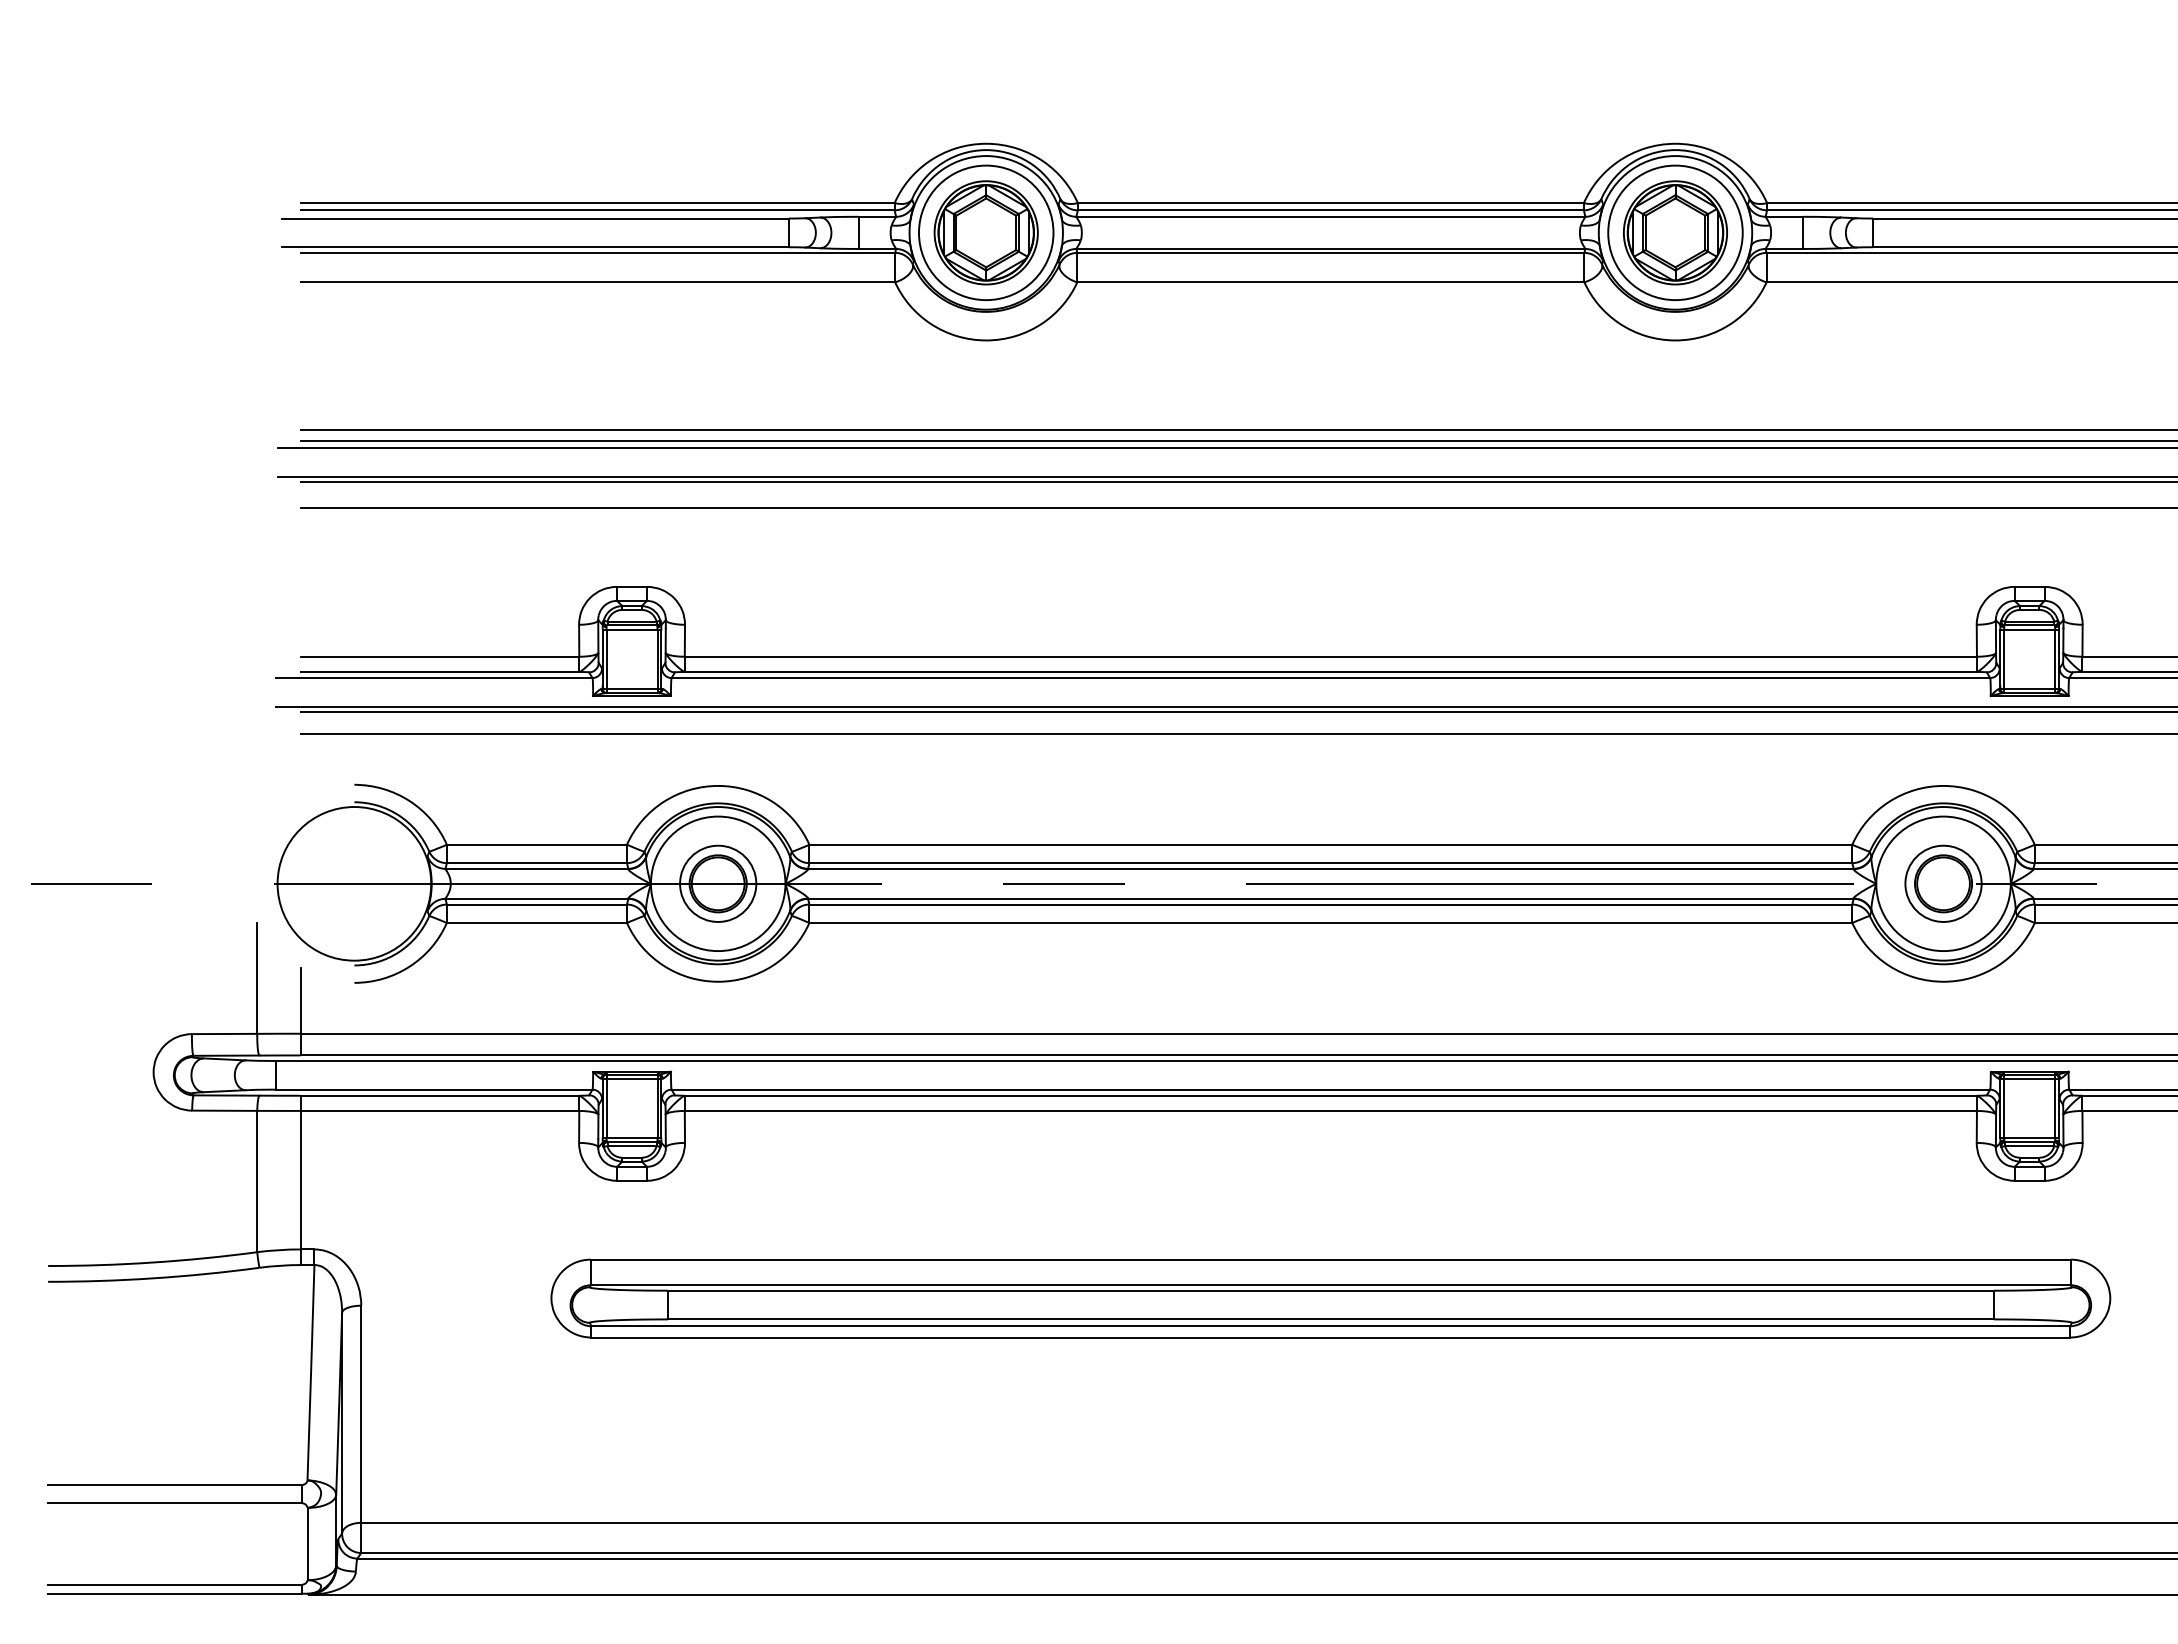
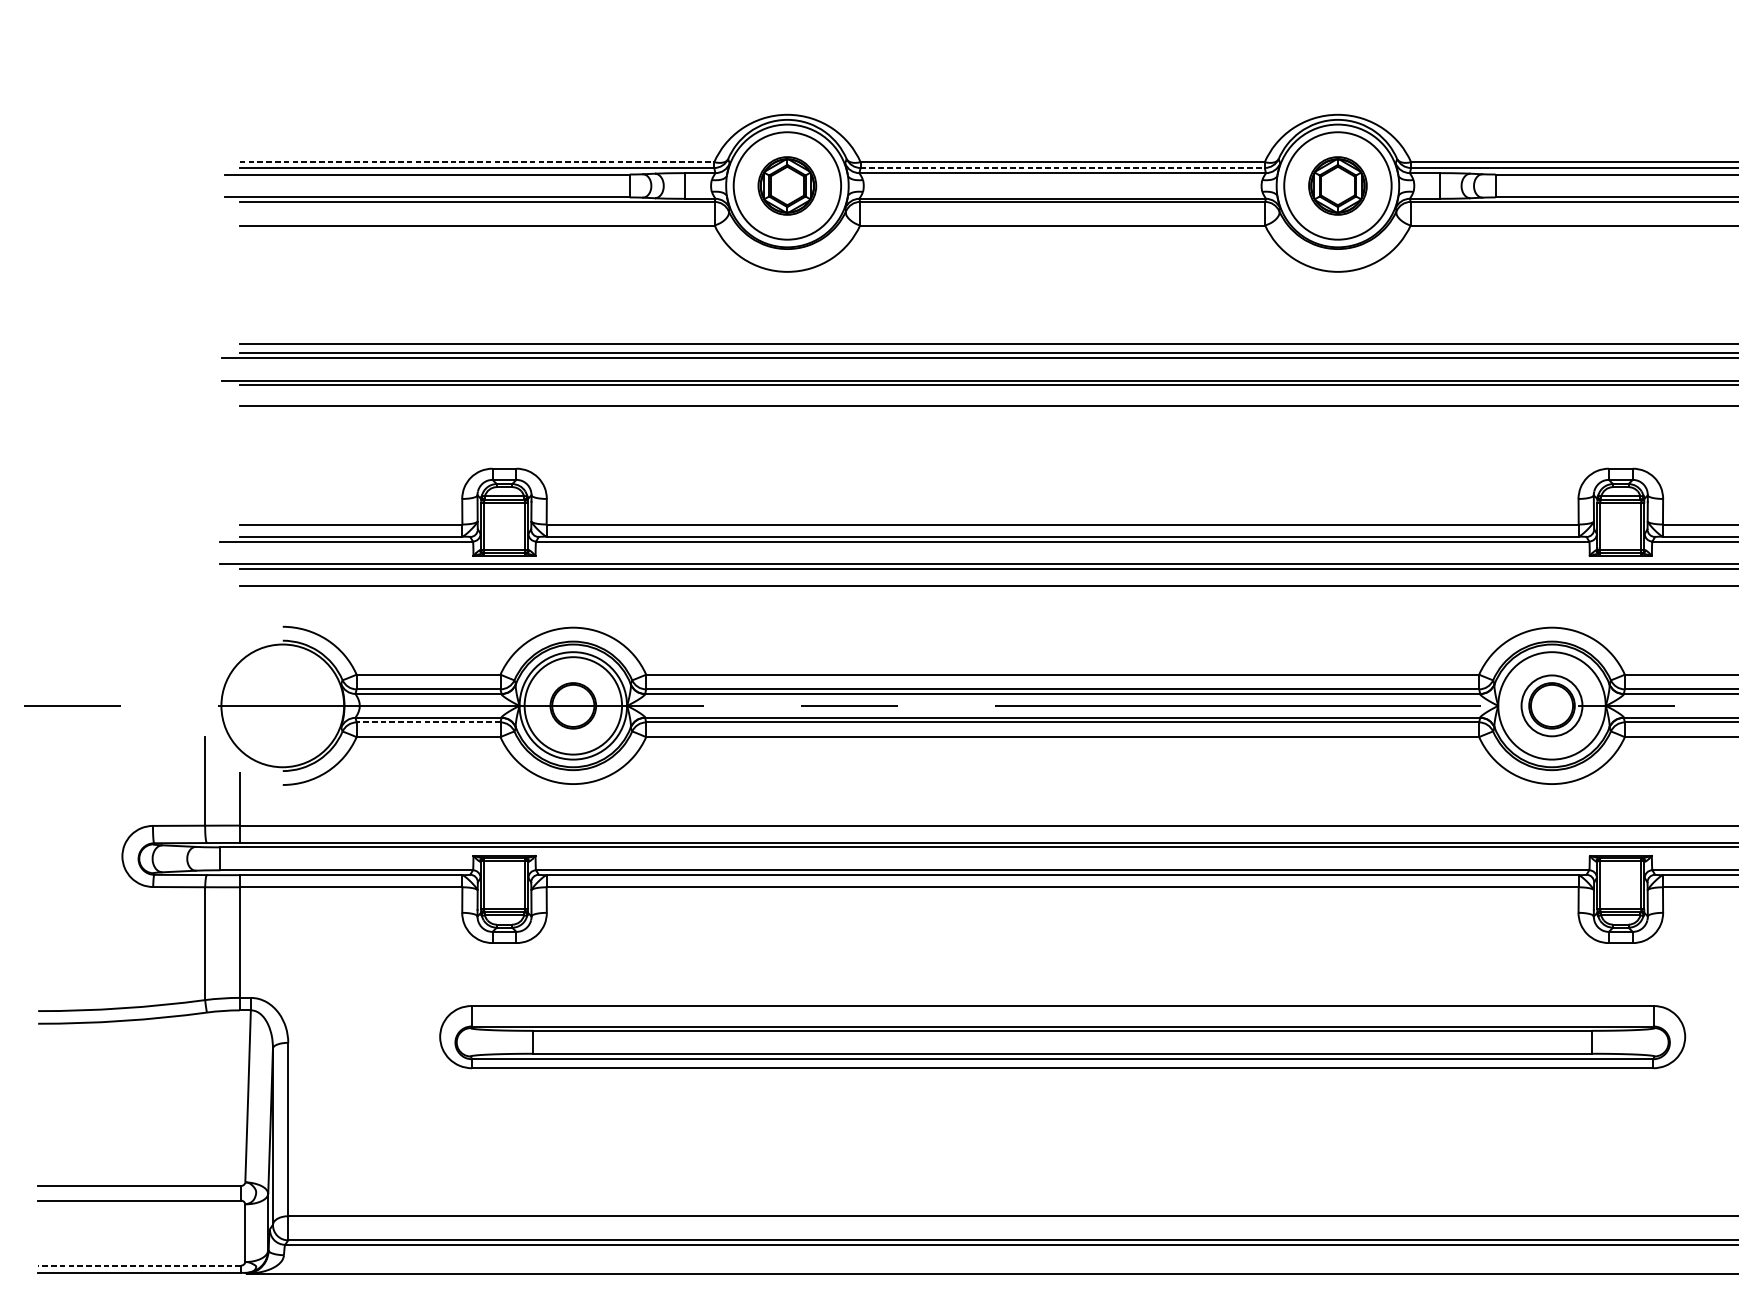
line: (598, 203) -> (477, 162), solid -> dashed
line: (1331, 210) -> (1063, 168), solid -> dashed
part: (985, 232) -> (786, 185), size x0.7
part: (1675, 232) -> (1337, 185), size x0.7
circle: (718, 883) -> (573, 705), size x1.6
line: (536, 904) -> (428, 722), solid -> dashed
line: (174, 1584) -> (139, 1265), solid -> dashed

